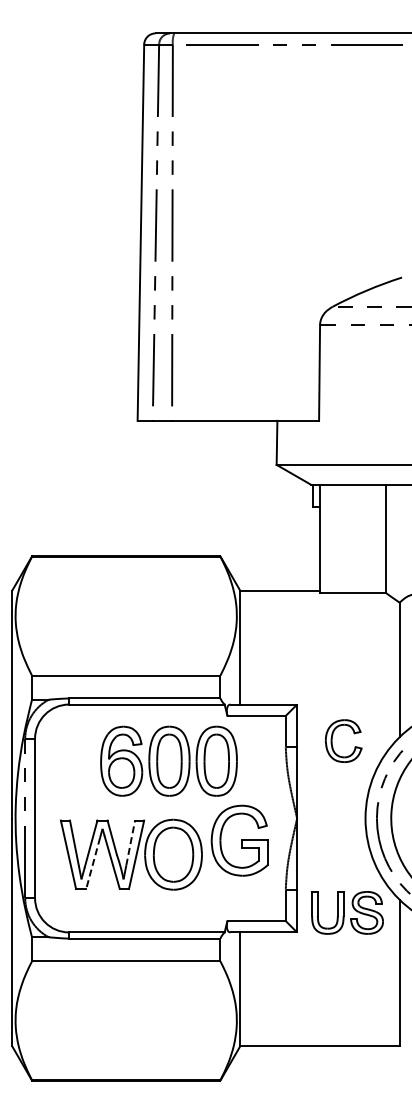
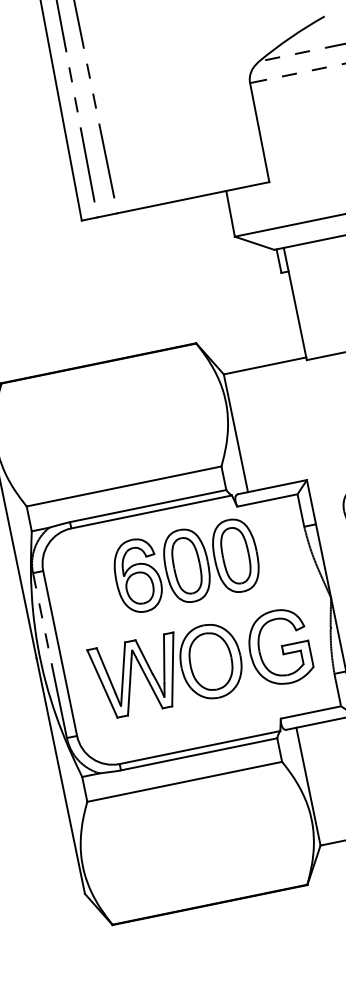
part: (239, 840) -> (279, 647), moved
line: (130, 843) -> (164, 659), dashed -> solid
line: (93, 863) -> (130, 687), dashed -> solid

